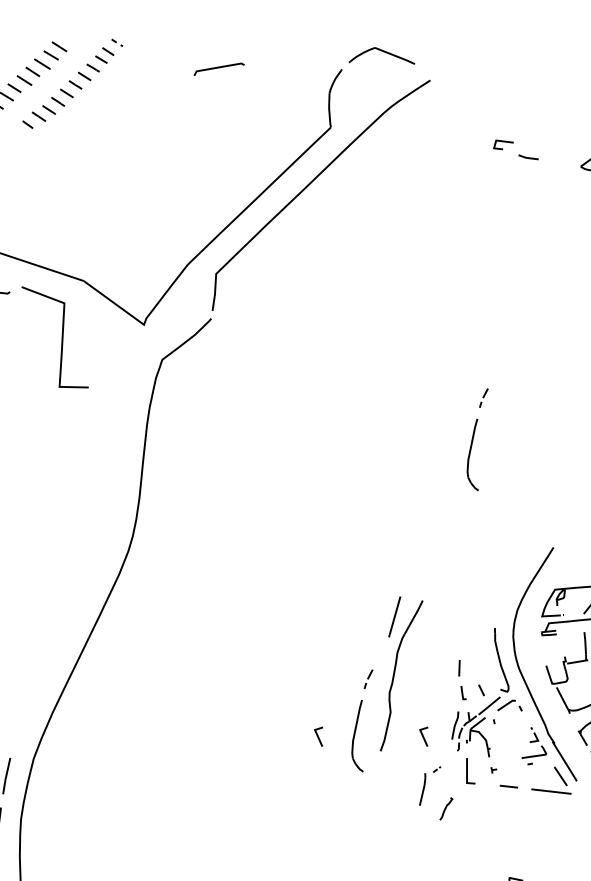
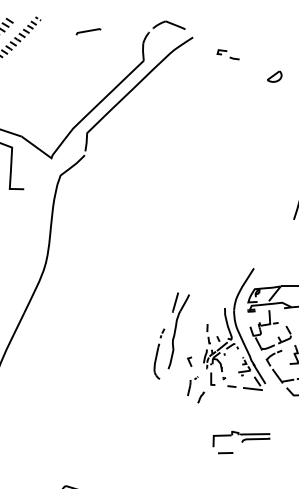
part: (514, 149) -> (227, 54), moved
part: (477, 438) -> (216, 214), removed
line: (317, 735) -> (137, 361), removed

